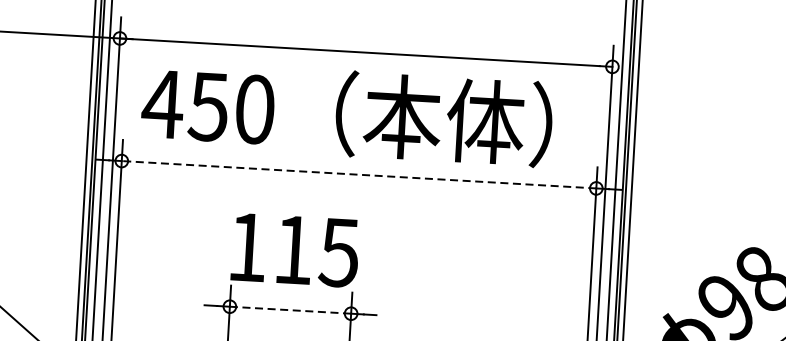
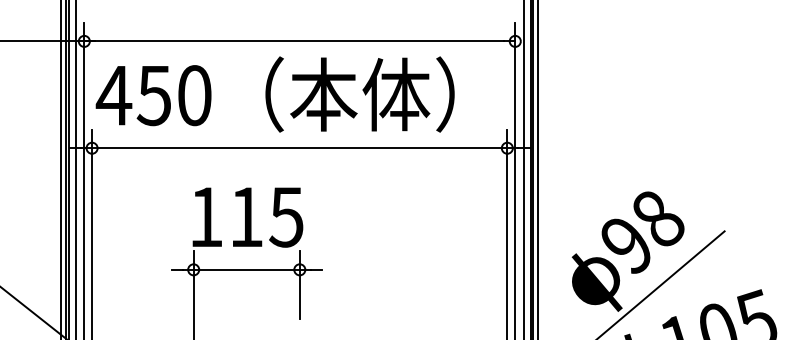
text: (346, 113) -> (274, 94), moved
line: (358, 175) -> (299, 148), dashed -> solid
line: (291, 309) -> (247, 269), dashed -> solid

